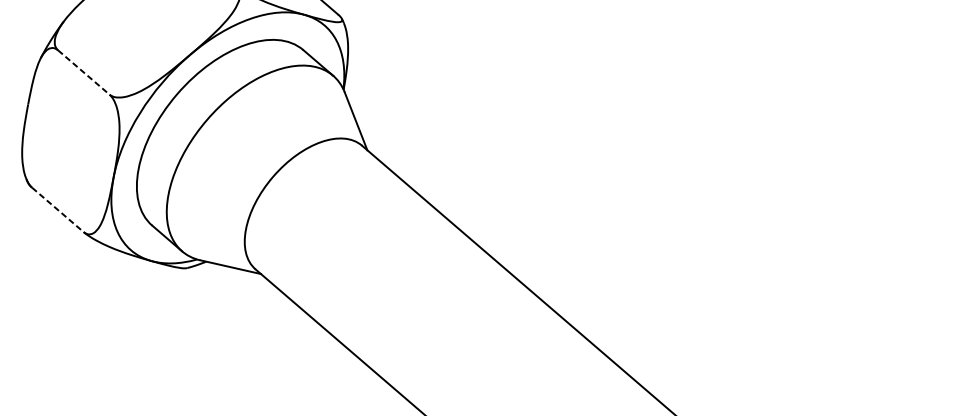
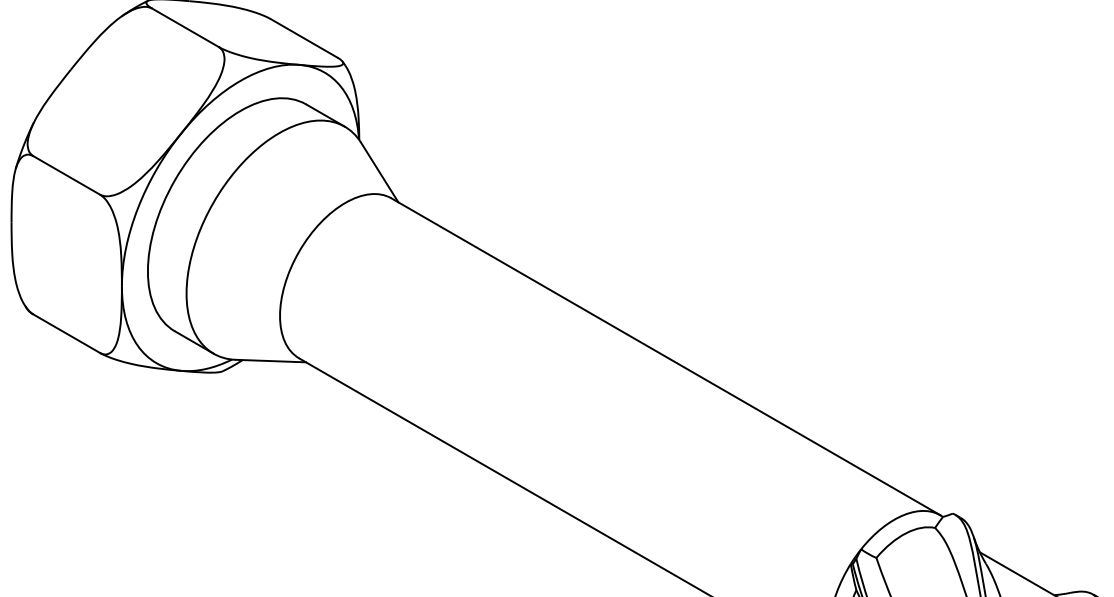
line: (84, 72) -> (67, 175), dashed -> solid
line: (58, 209) -> (67, 333), dashed -> solid

